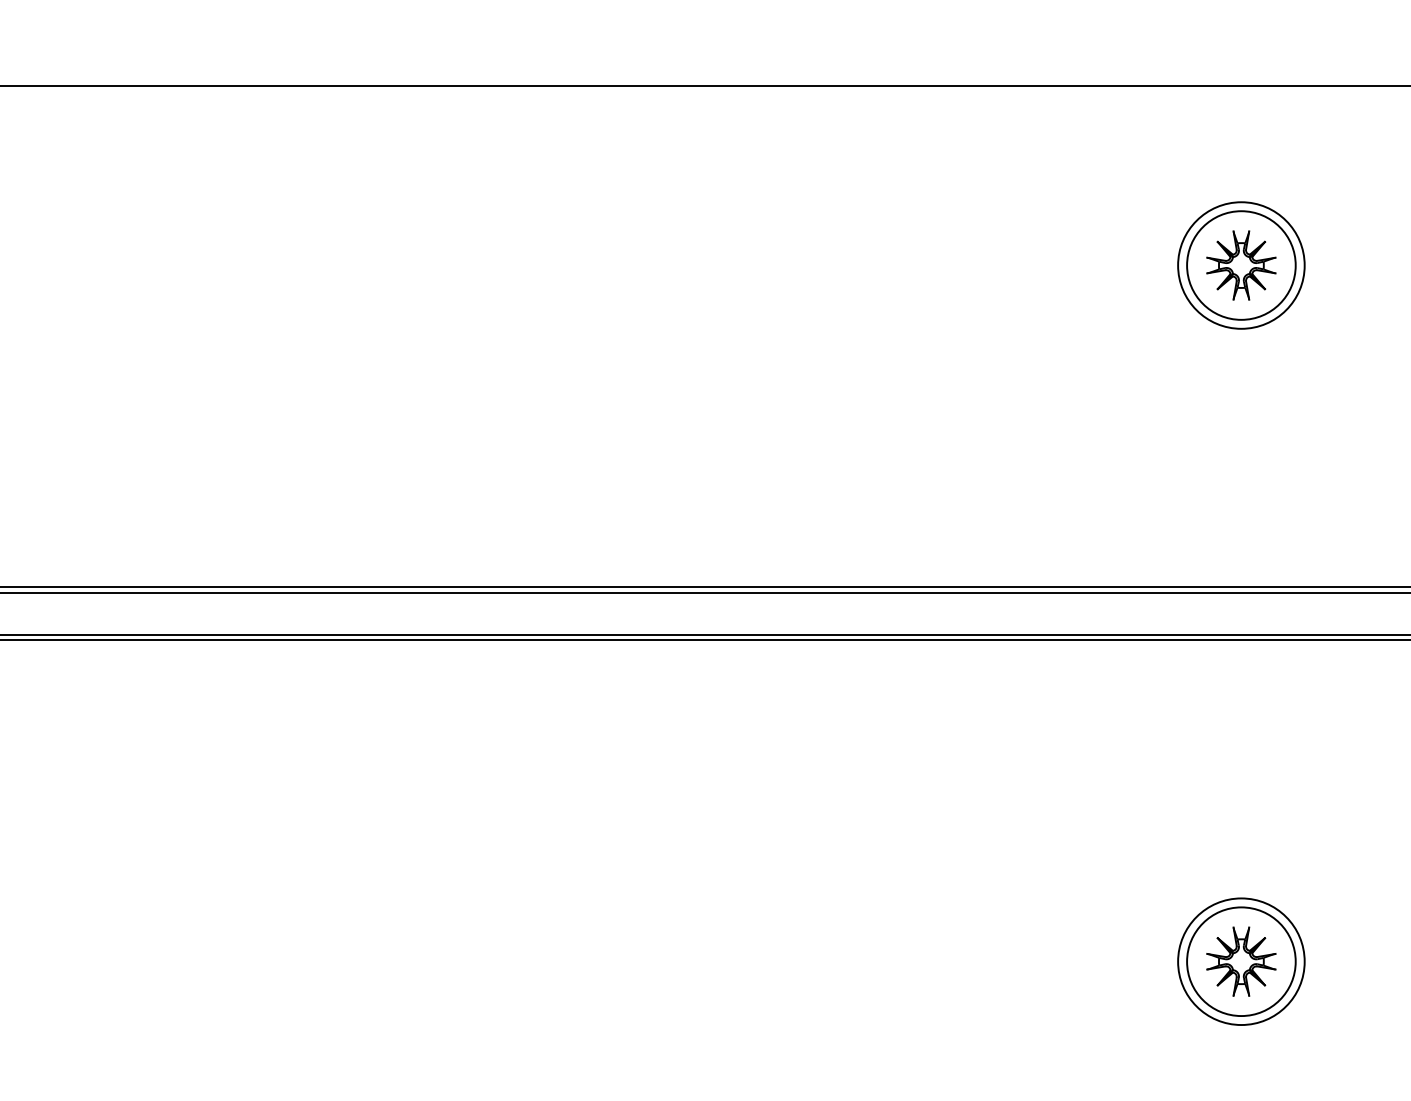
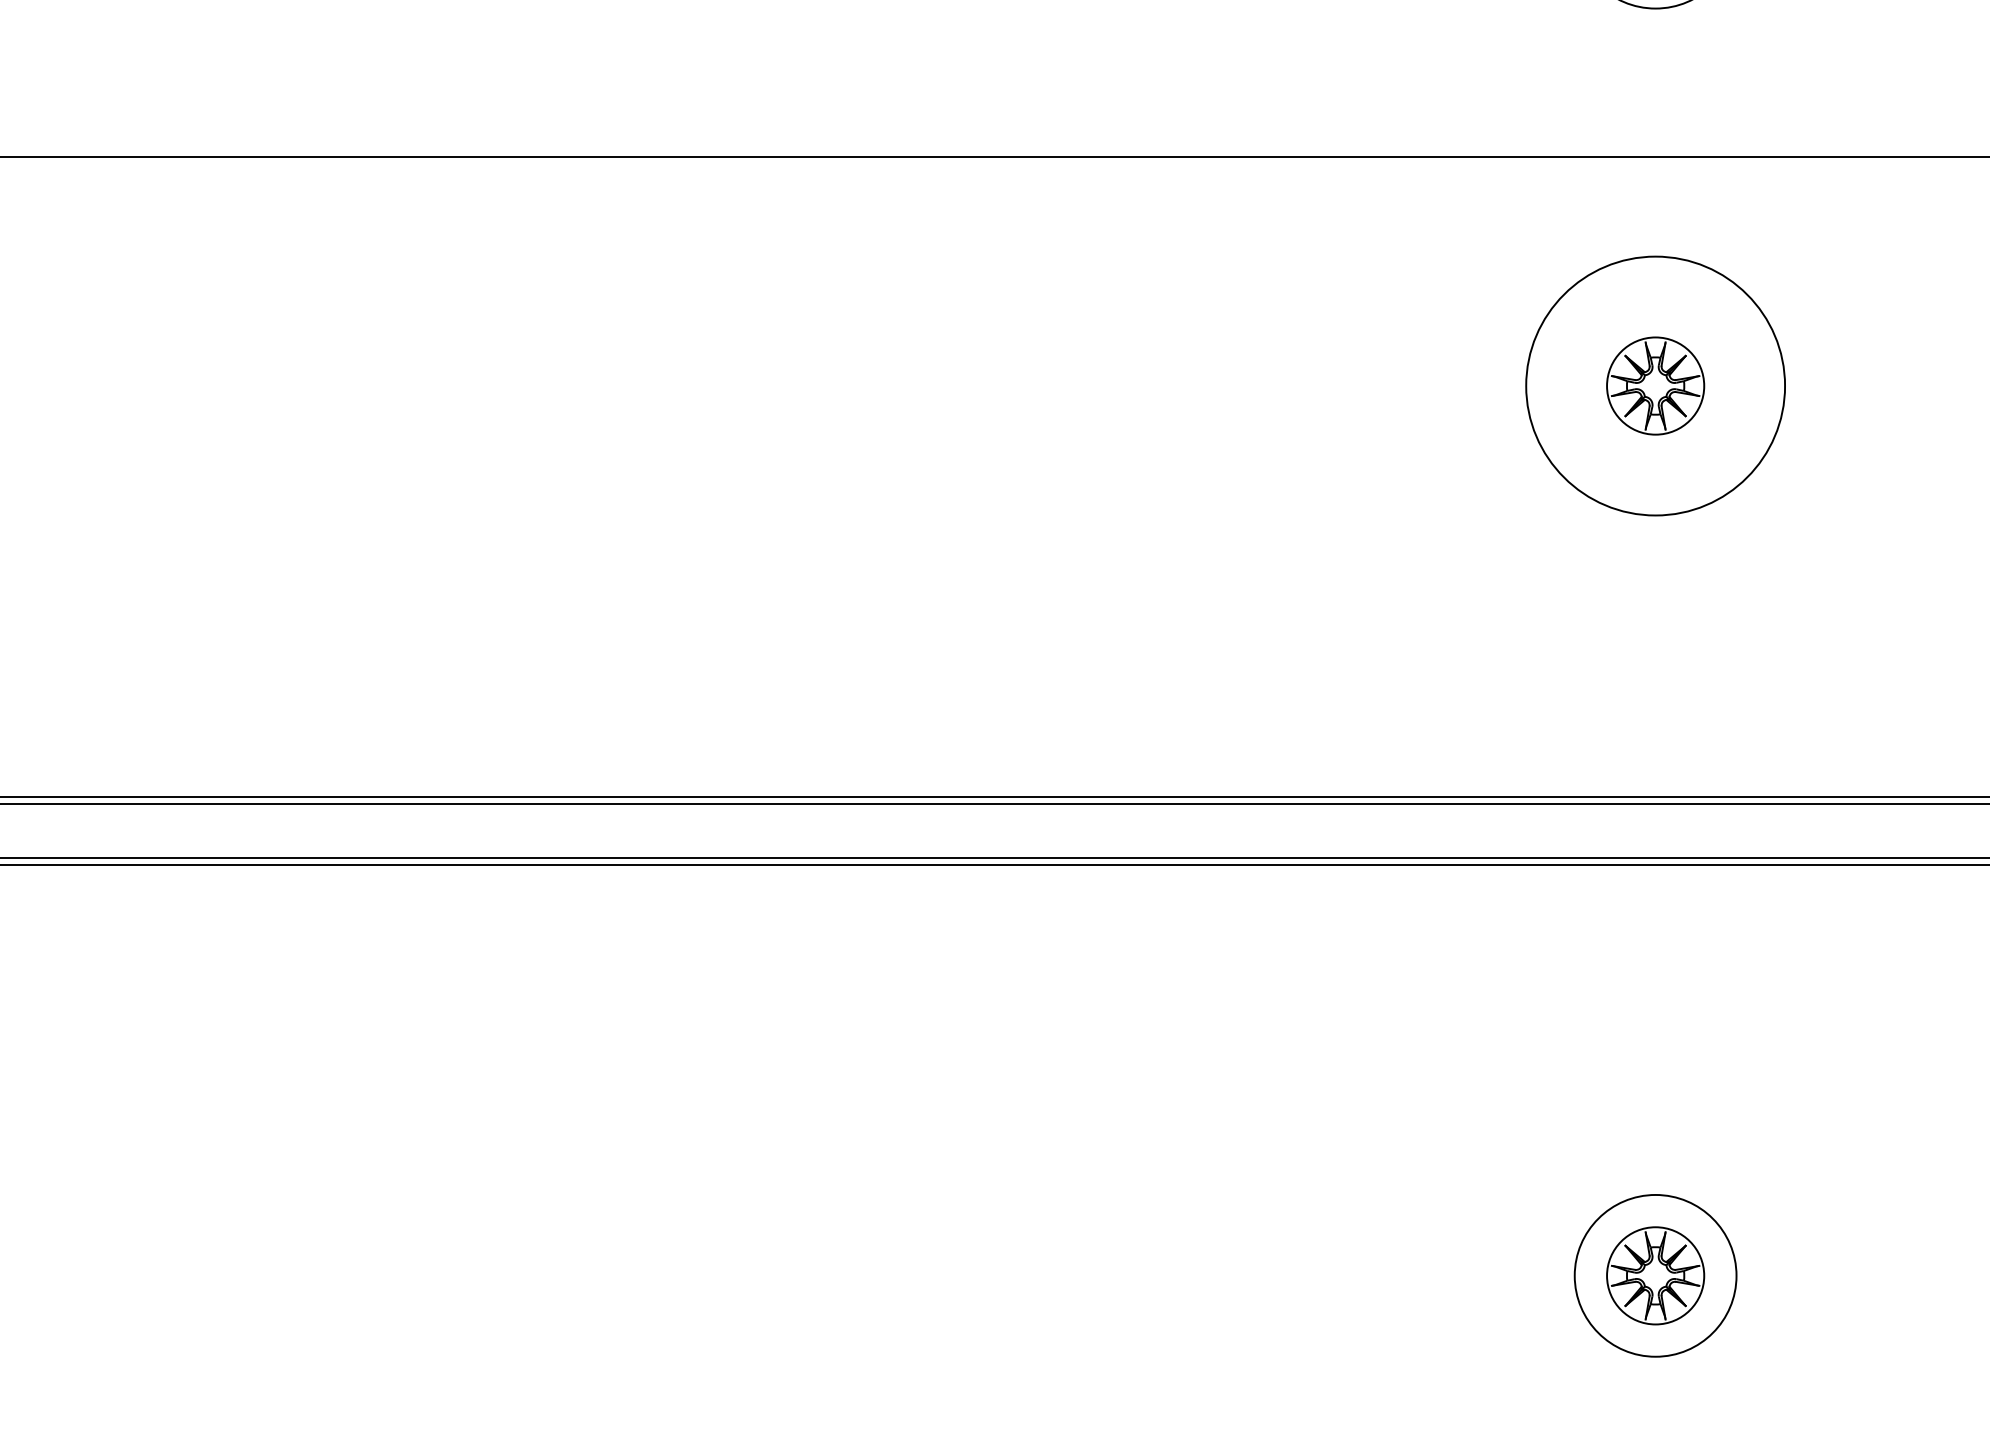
circle: (1241, 265) -> (1655, 385), size x0.7
circle: (1241, 265) -> (1655, 385), size x1.6
circle: (1241, 961) -> (1655, 1275), size x0.7

